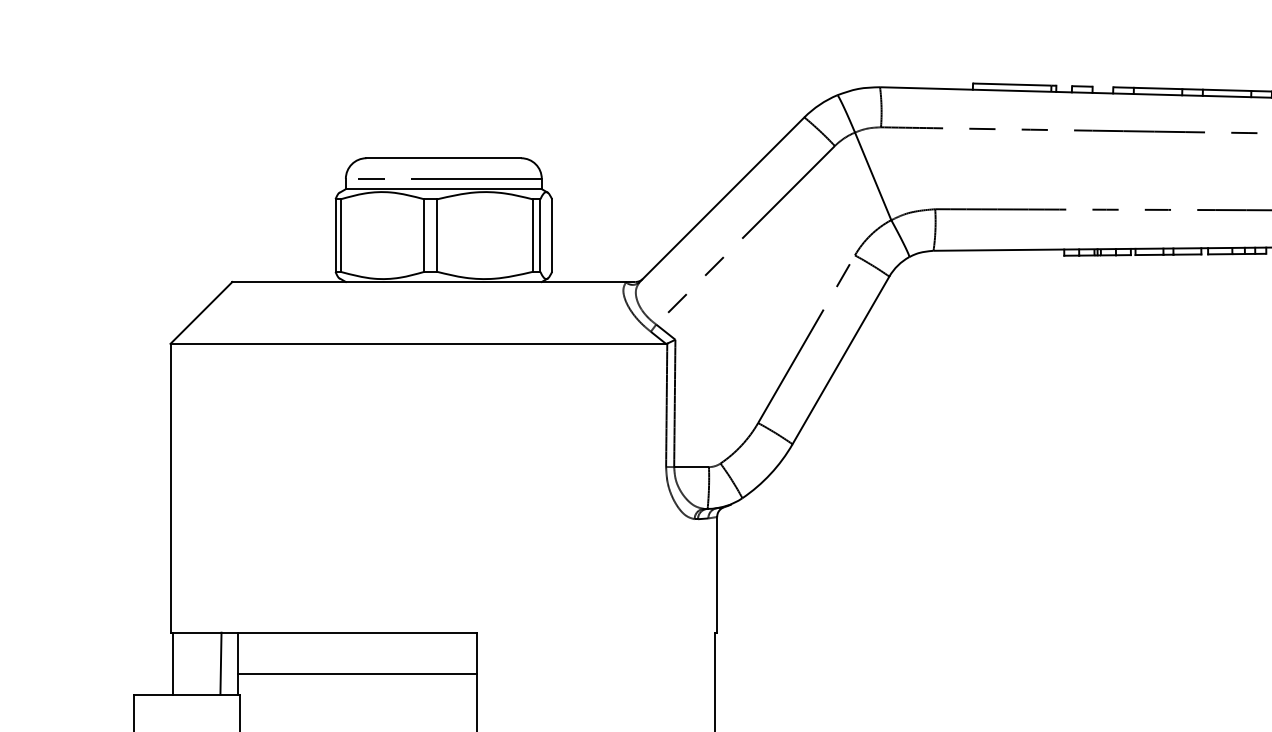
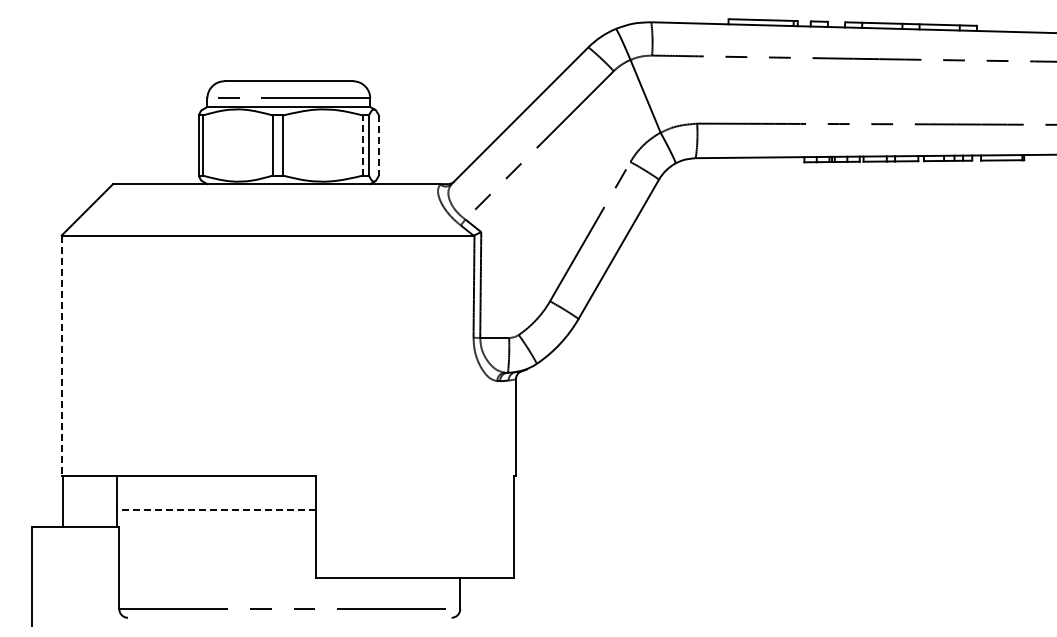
line: (532, 235) -> (362, 145), solid -> dashed
line: (551, 236) -> (378, 146), solid -> dashed
line: (170, 488) -> (61, 355), solid -> dashed
line: (220, 662) -> (103, 500), removed
line: (356, 673) -> (216, 509), solid -> dashed

